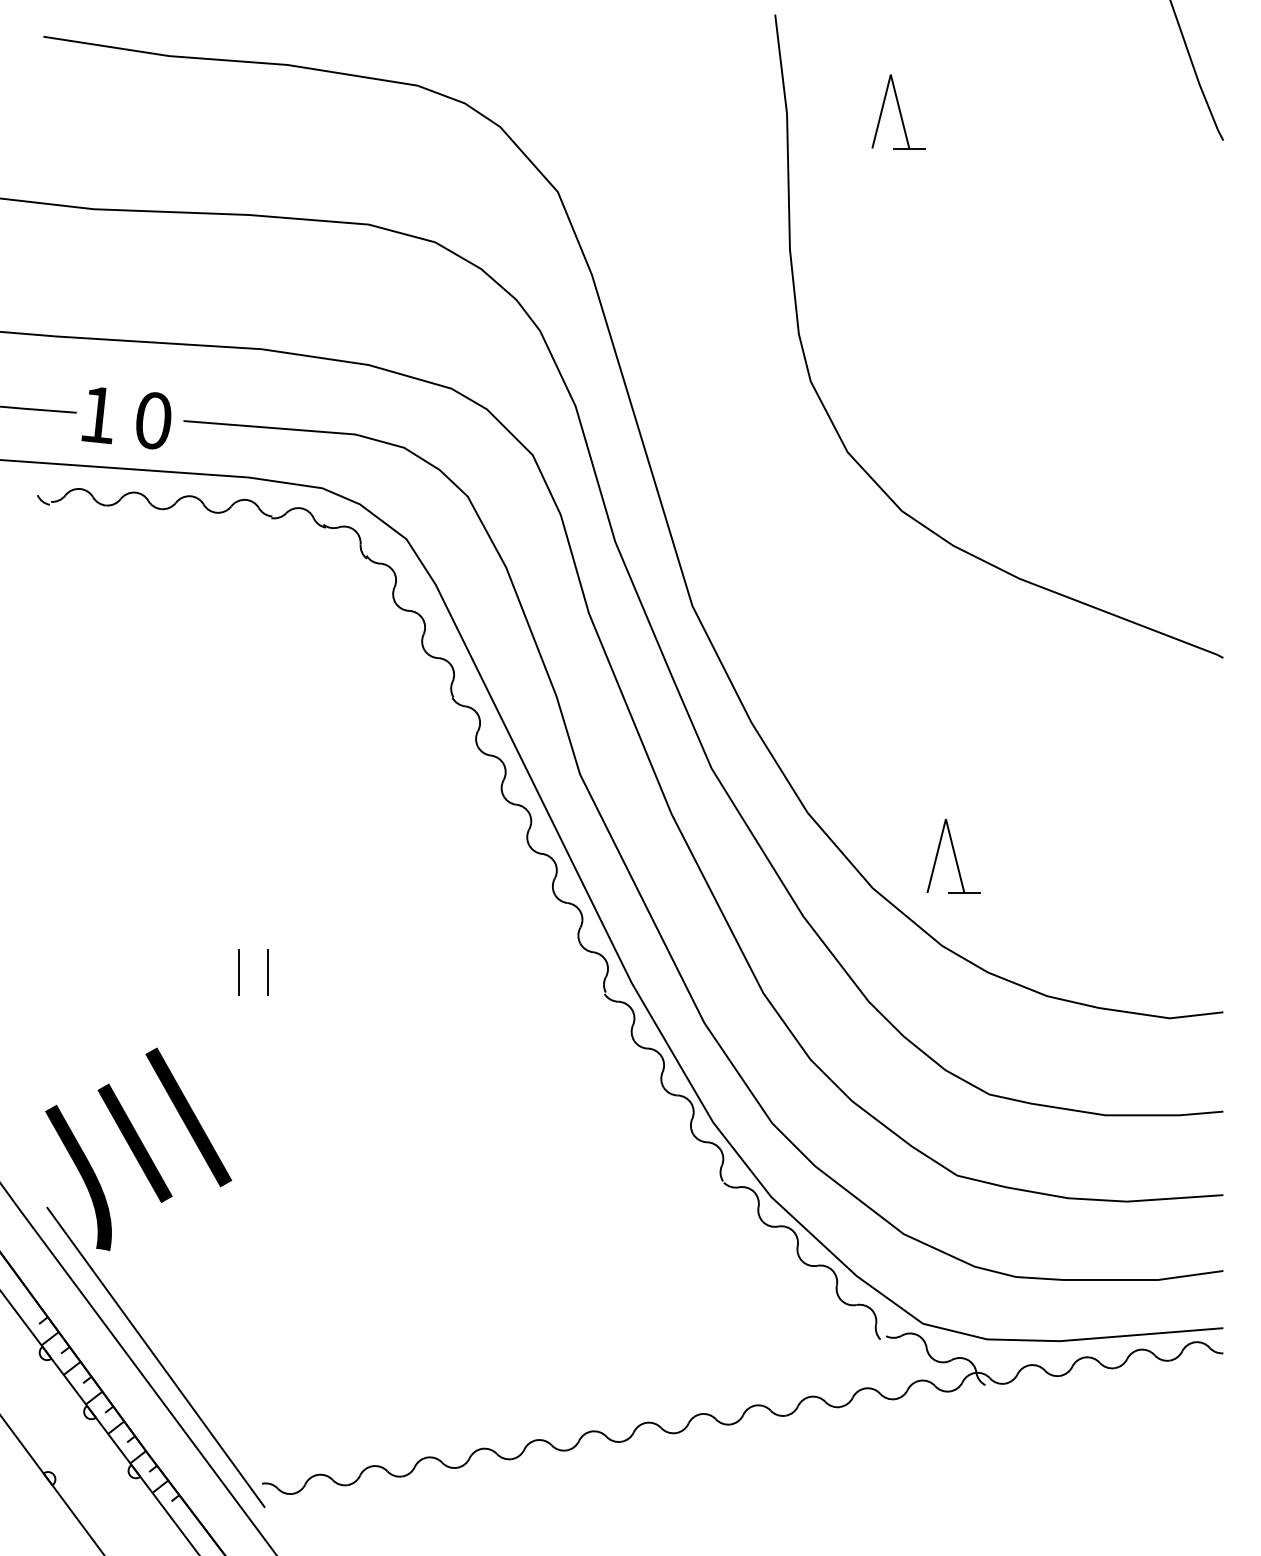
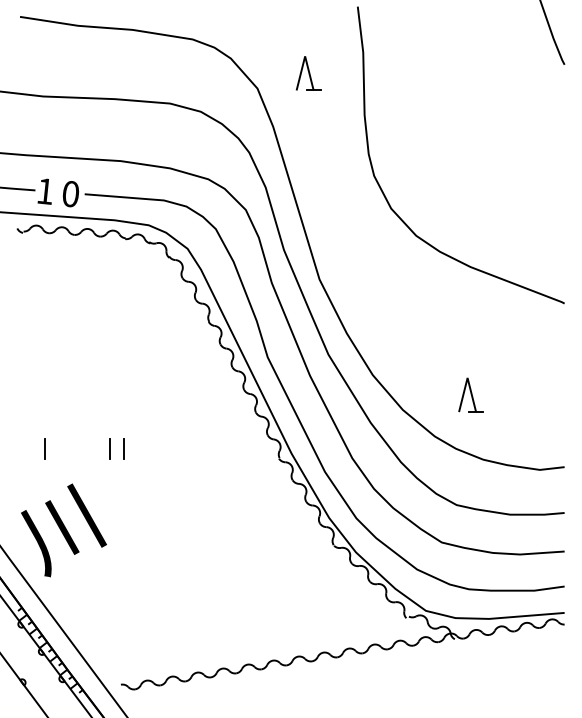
part: (898, 111) -> (308, 73), moved
part: (952, 854) -> (470, 394), moved
line: (96, 971) -> (44, 448), added
line: (154, 1357) -> (71, 626), removed

